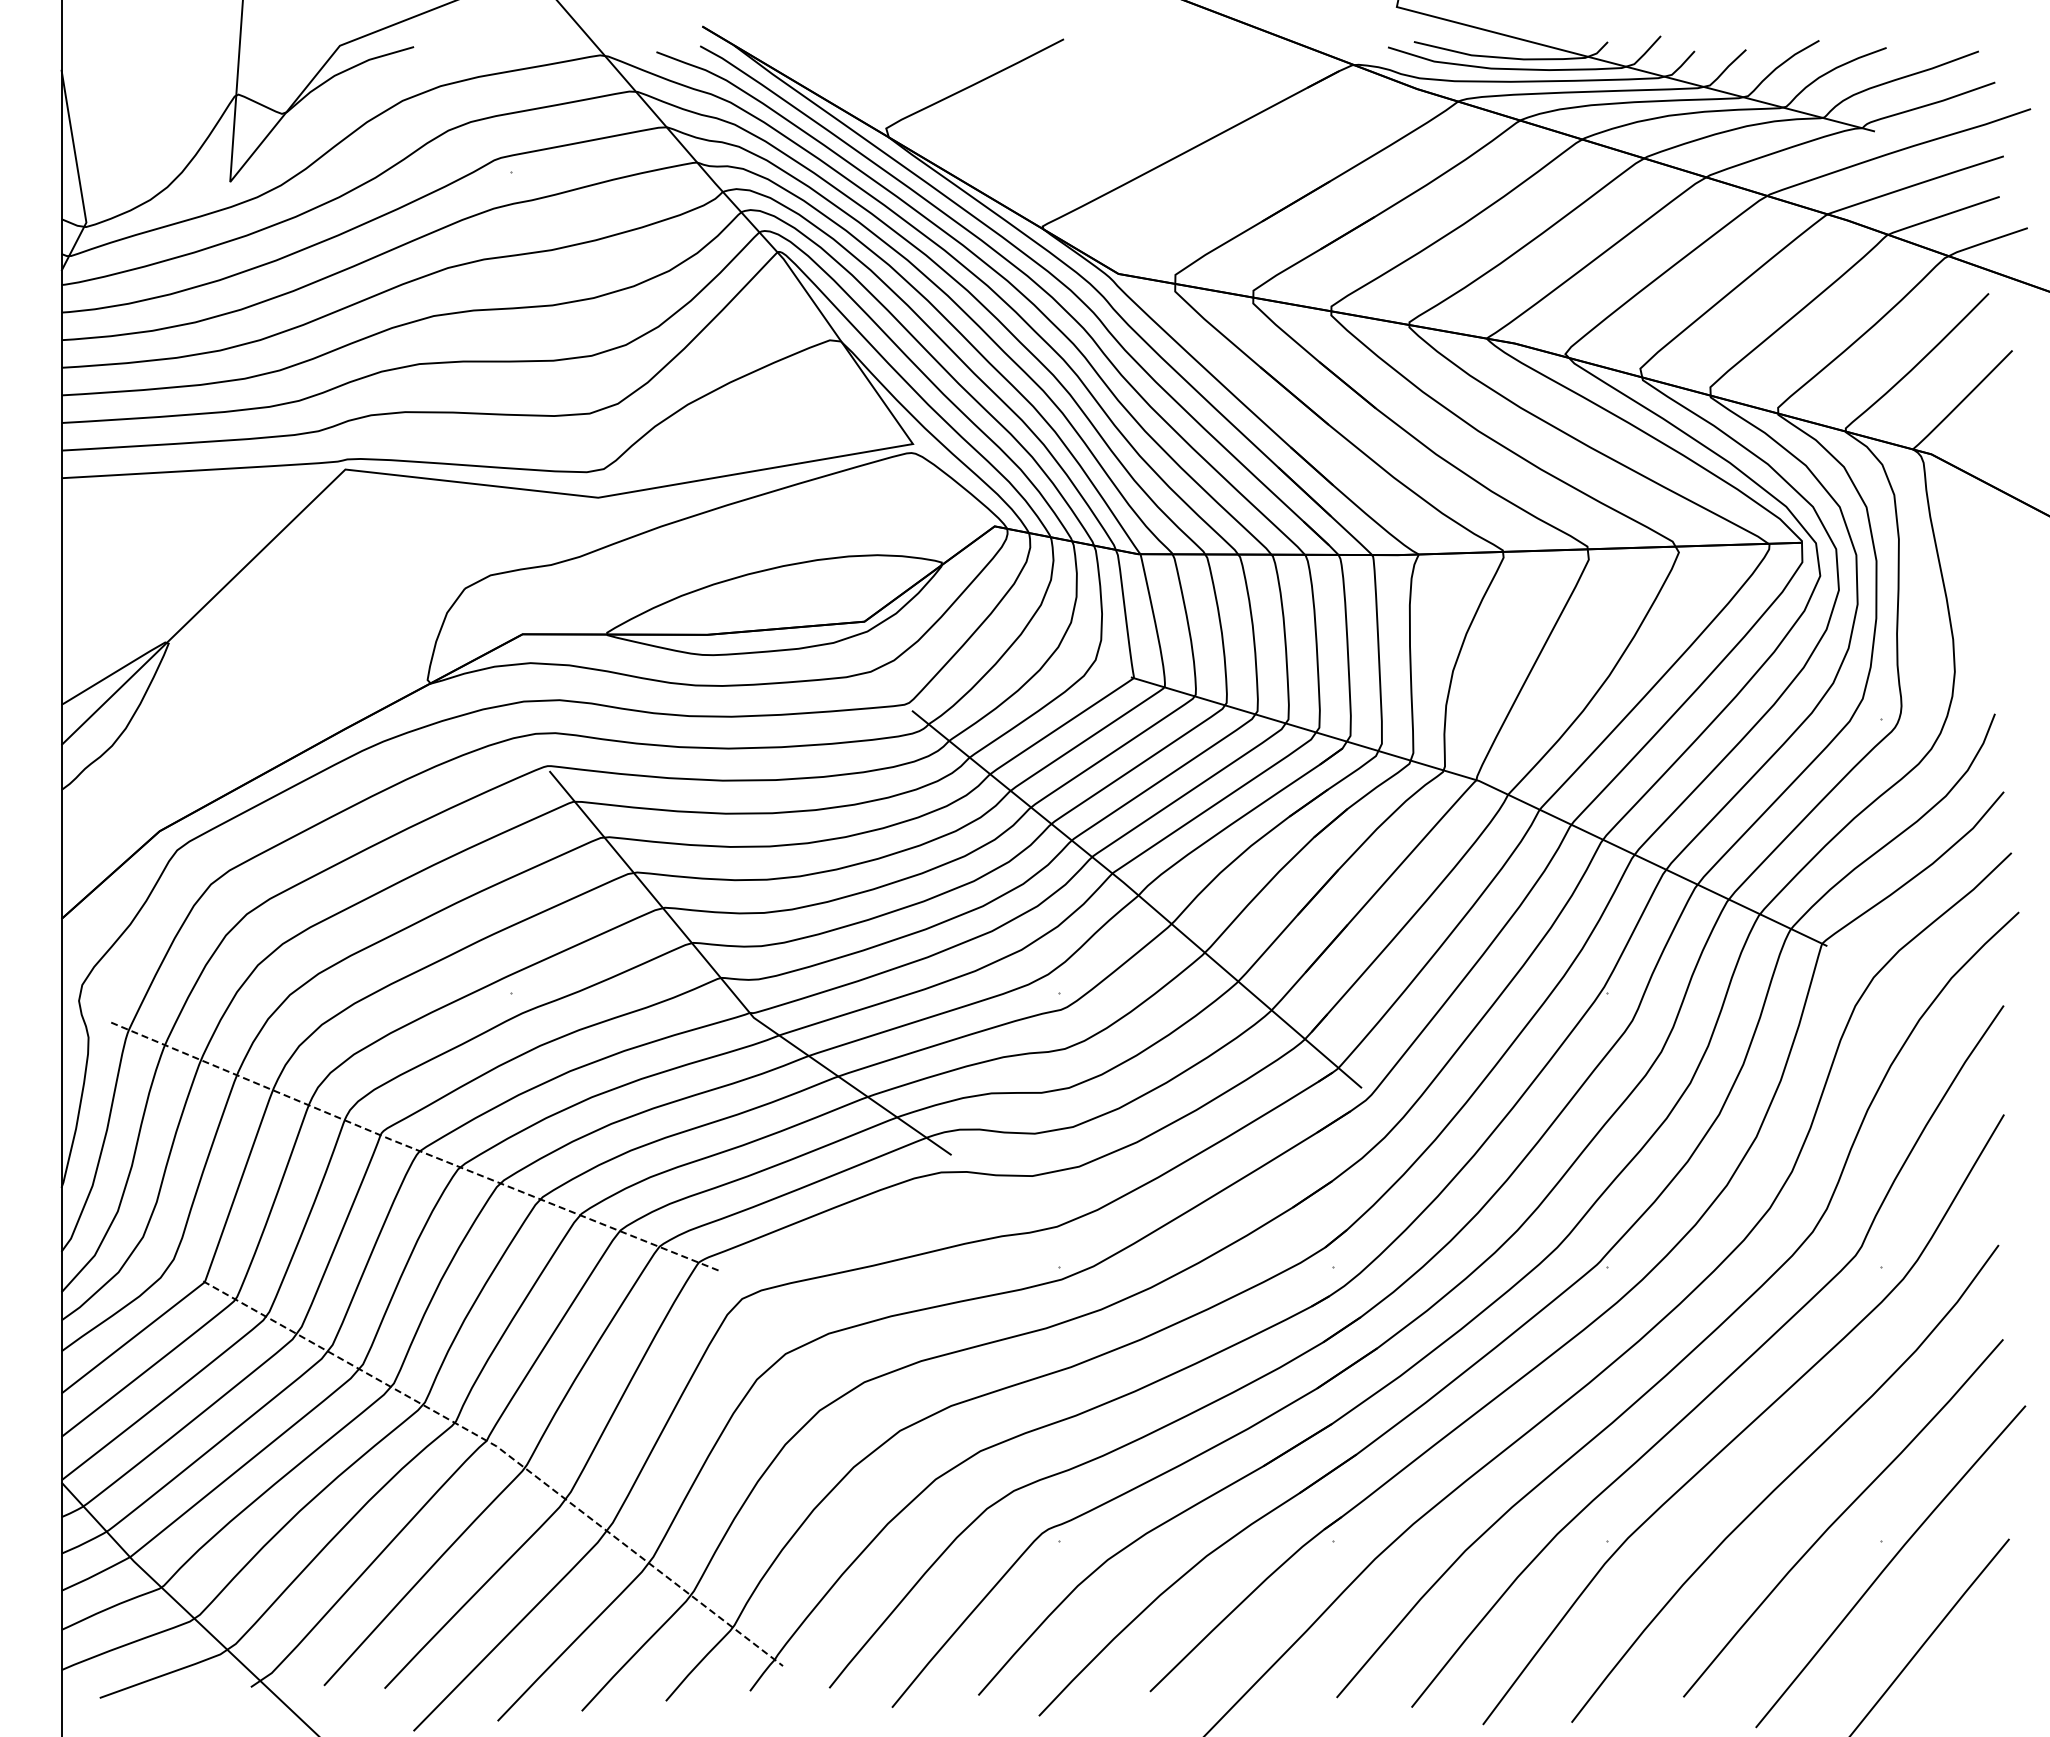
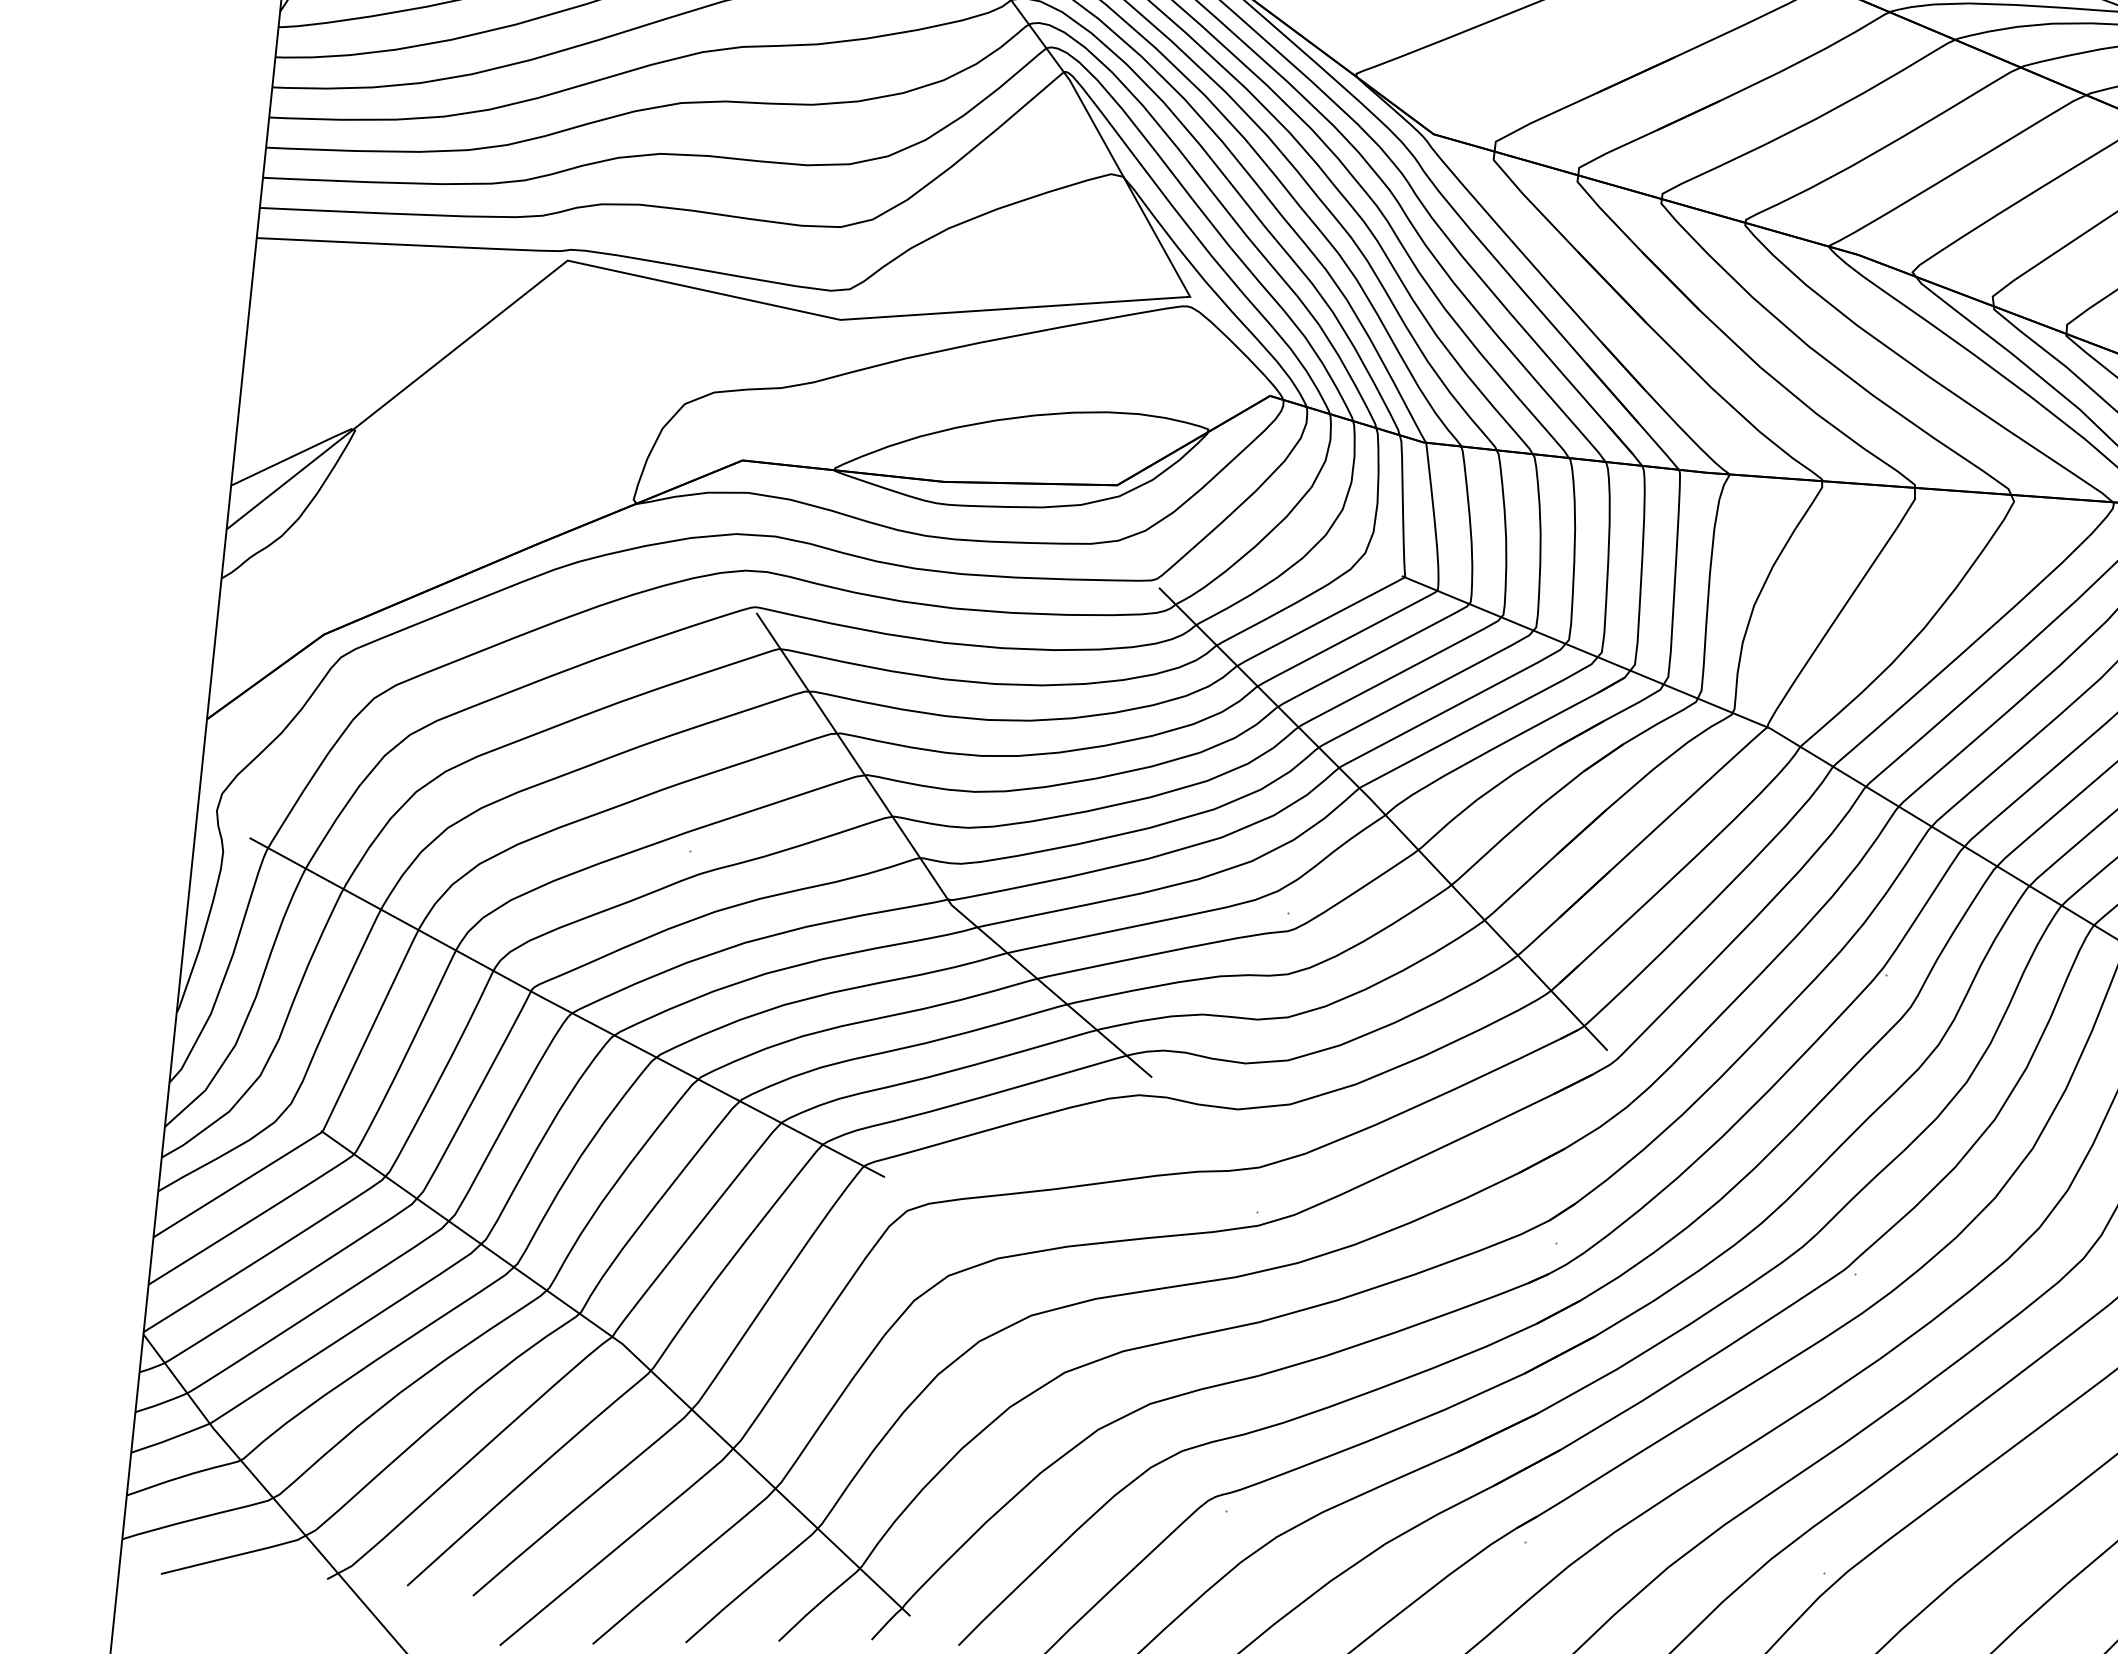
line: (413, 1148) -> (565, 1009), dashed -> solid
line: (506, 1453) -> (632, 1352), dashed -> solid

